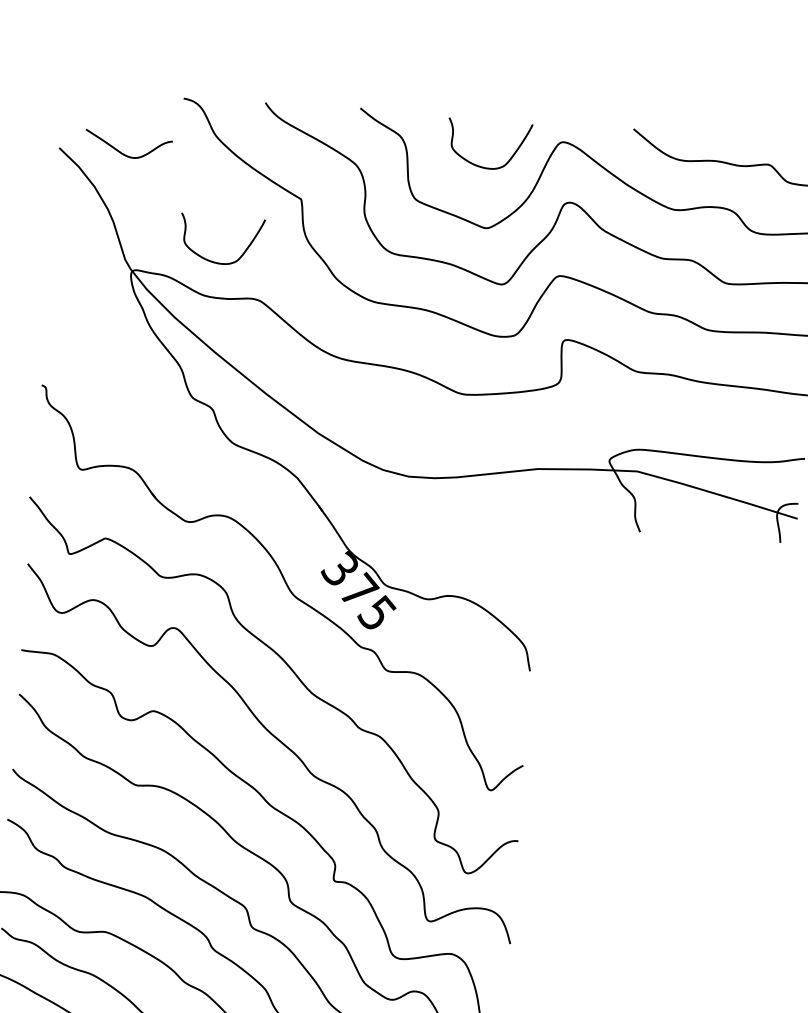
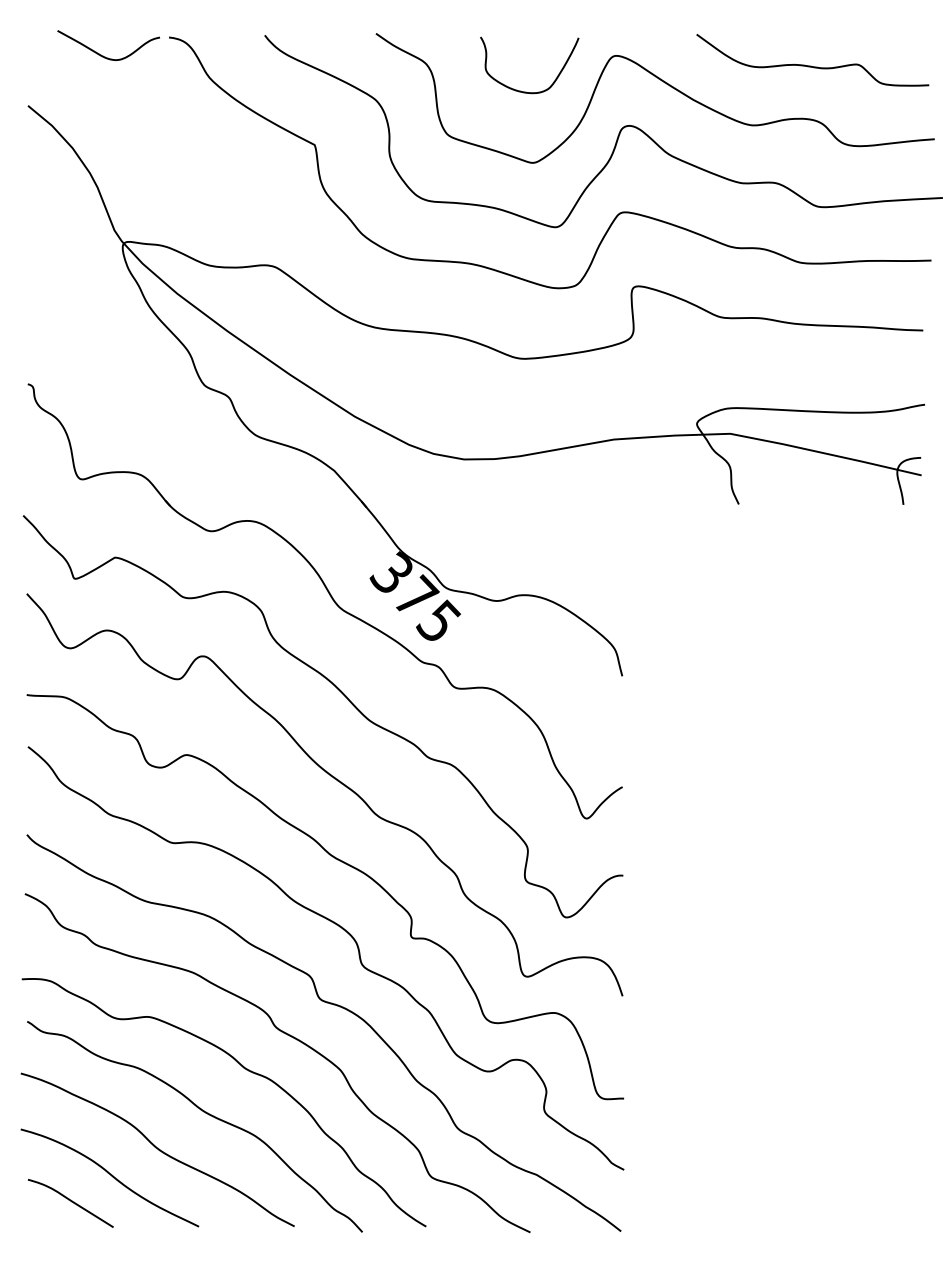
curve: (123, 153) -> (103, 55), moved
curve: (217, 262) -> (222, 225), removed

